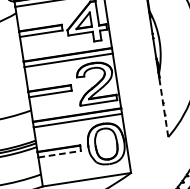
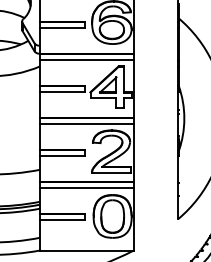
line: (164, 107) -> (178, 187), dashed -> solid
line: (59, 154) -> (62, 219), dashed -> solid

